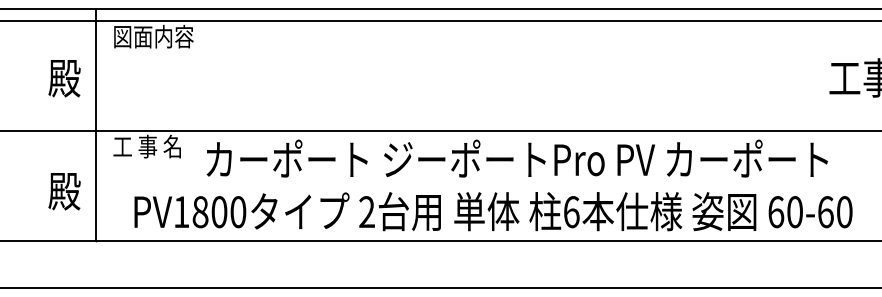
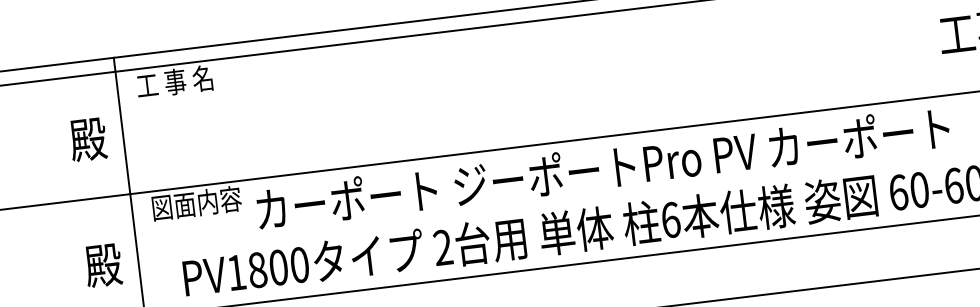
text: (153, 36) -> (181, 80), 図面内容 -> 工 事 名
text: (153, 146) -> (196, 203), 工 事 名 -> 図面内容

